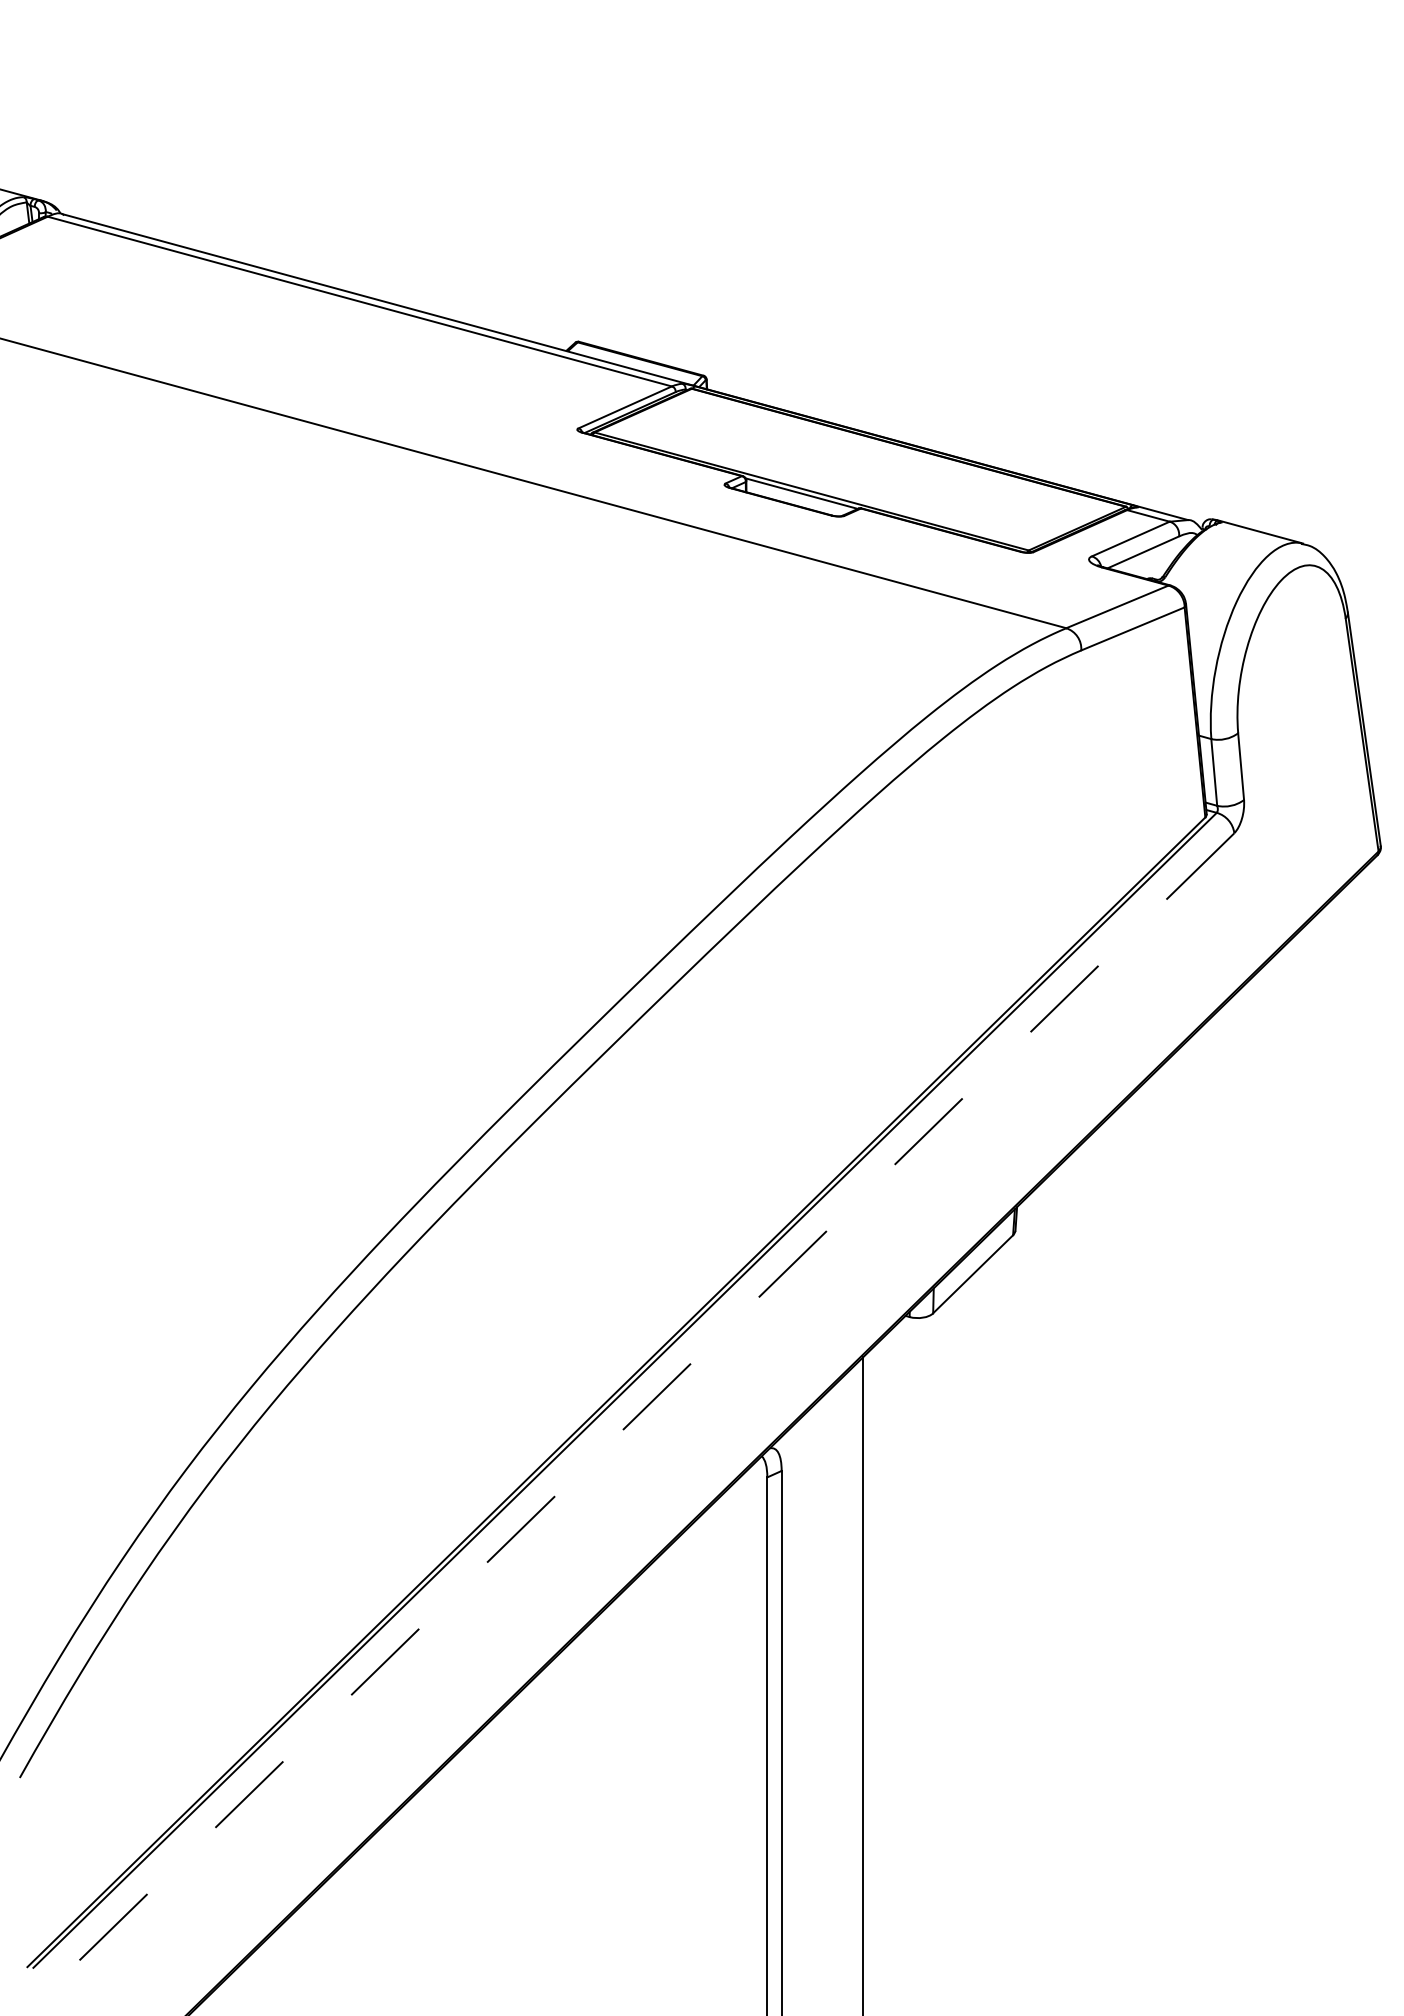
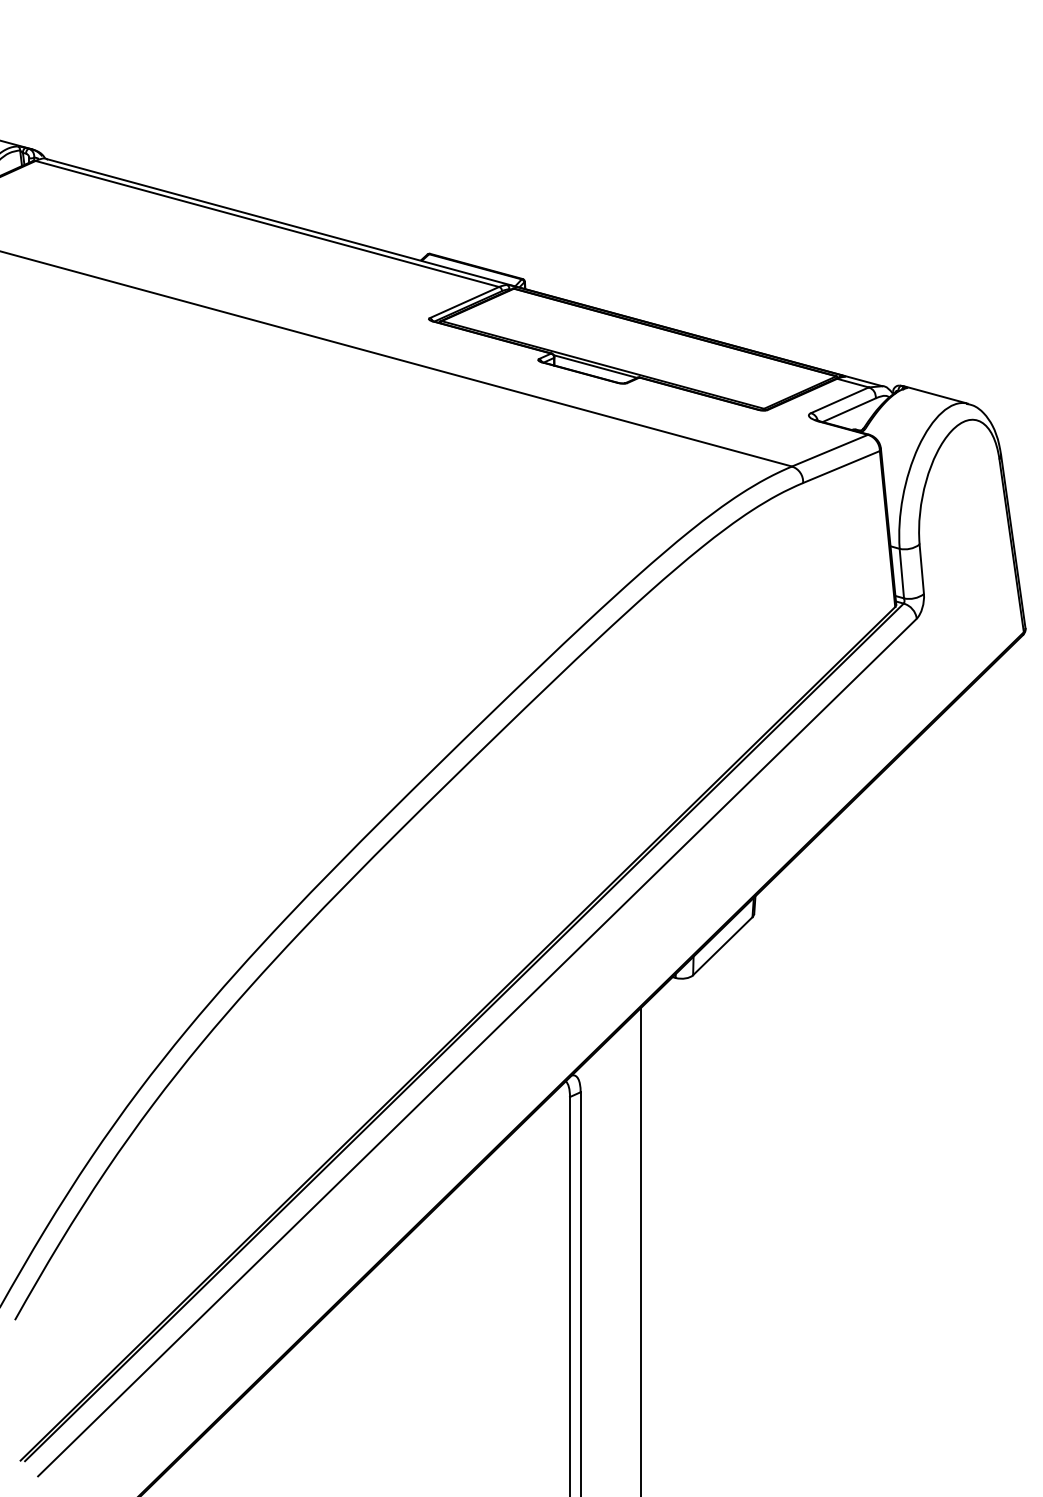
line: (642, 1410) -> (477, 1047), dashed -> solid

